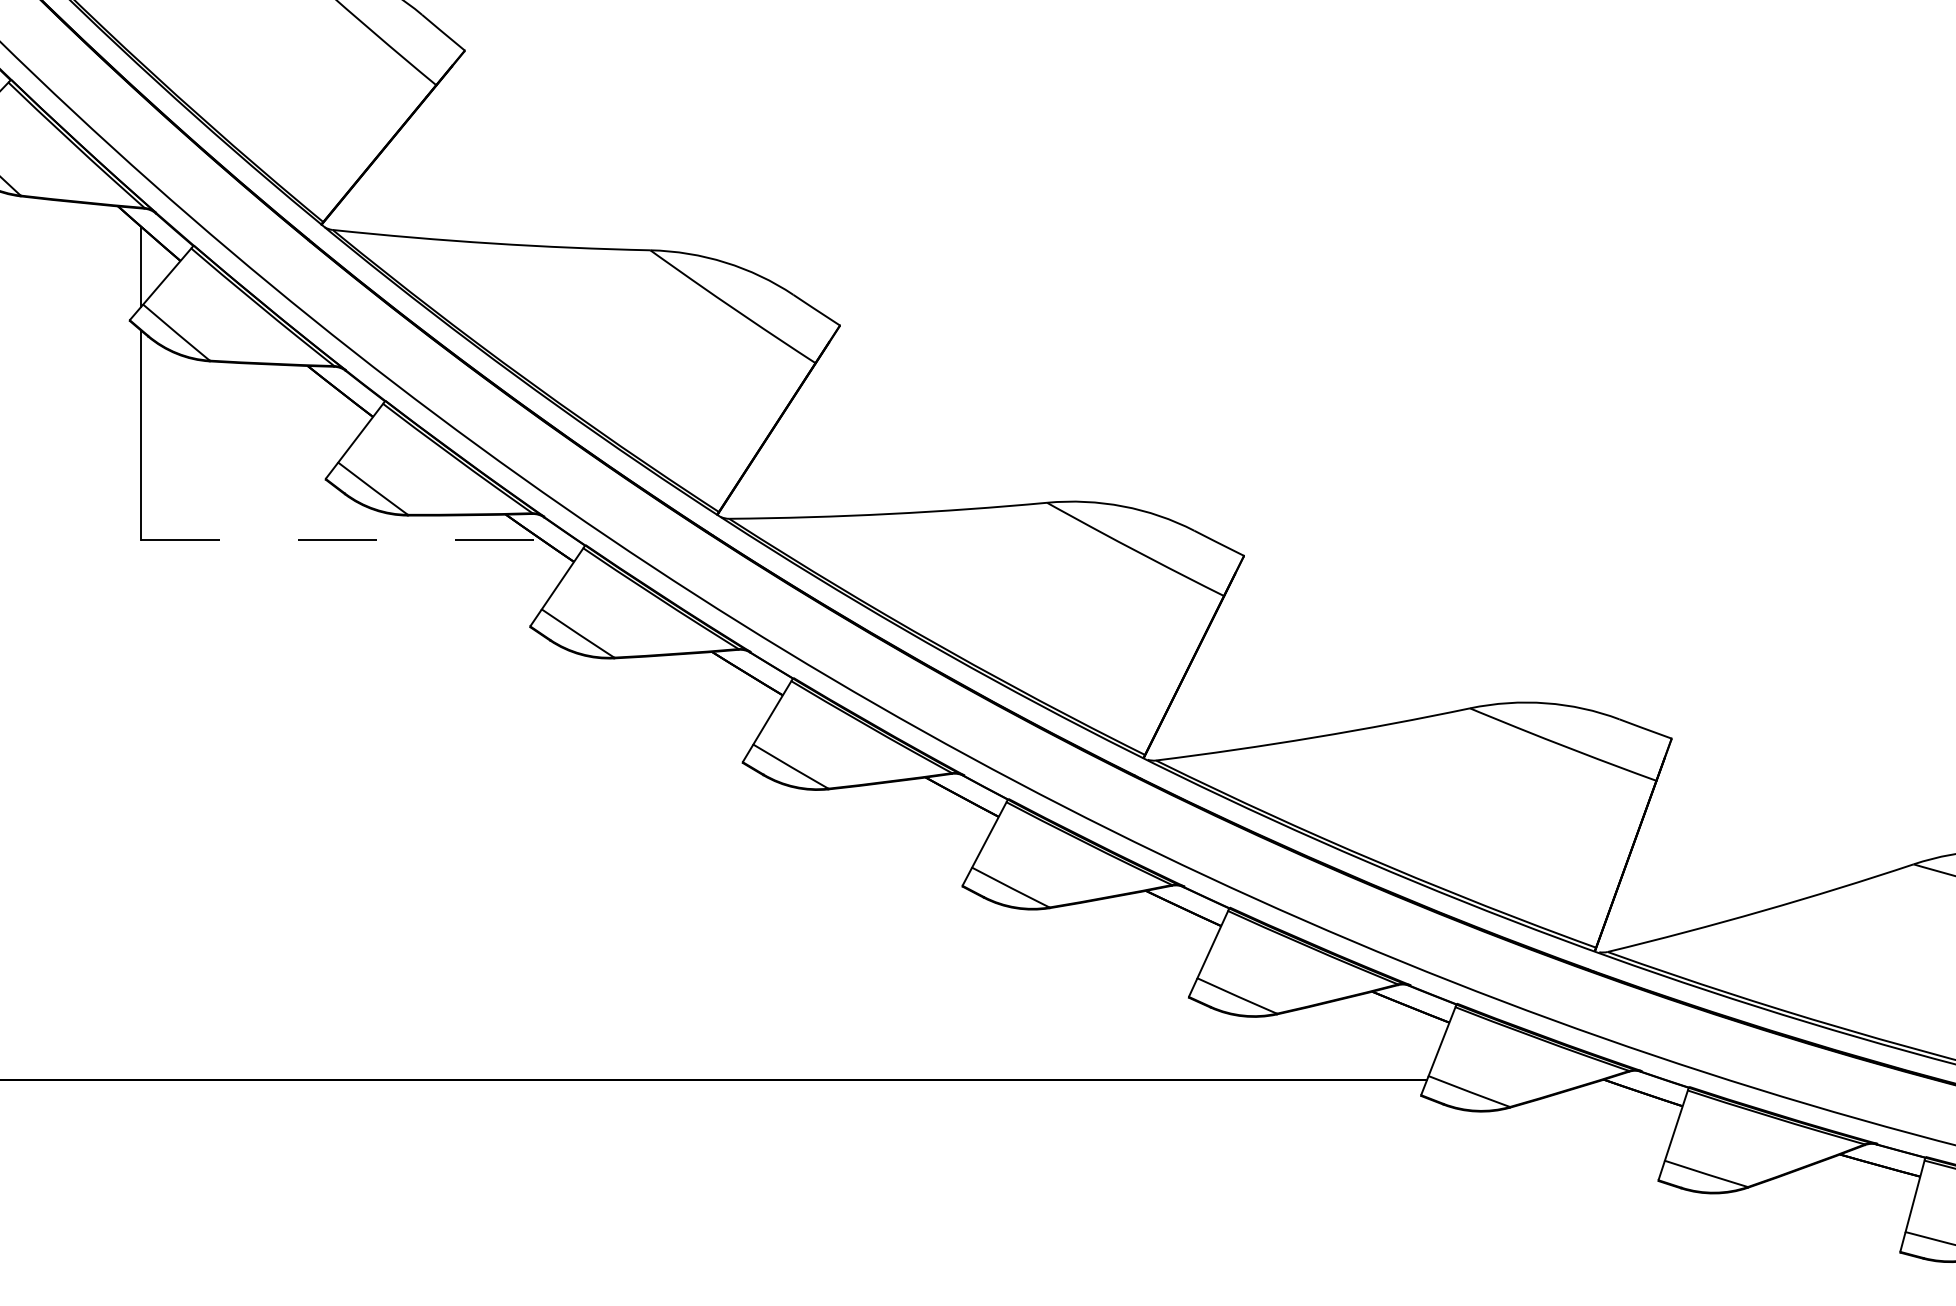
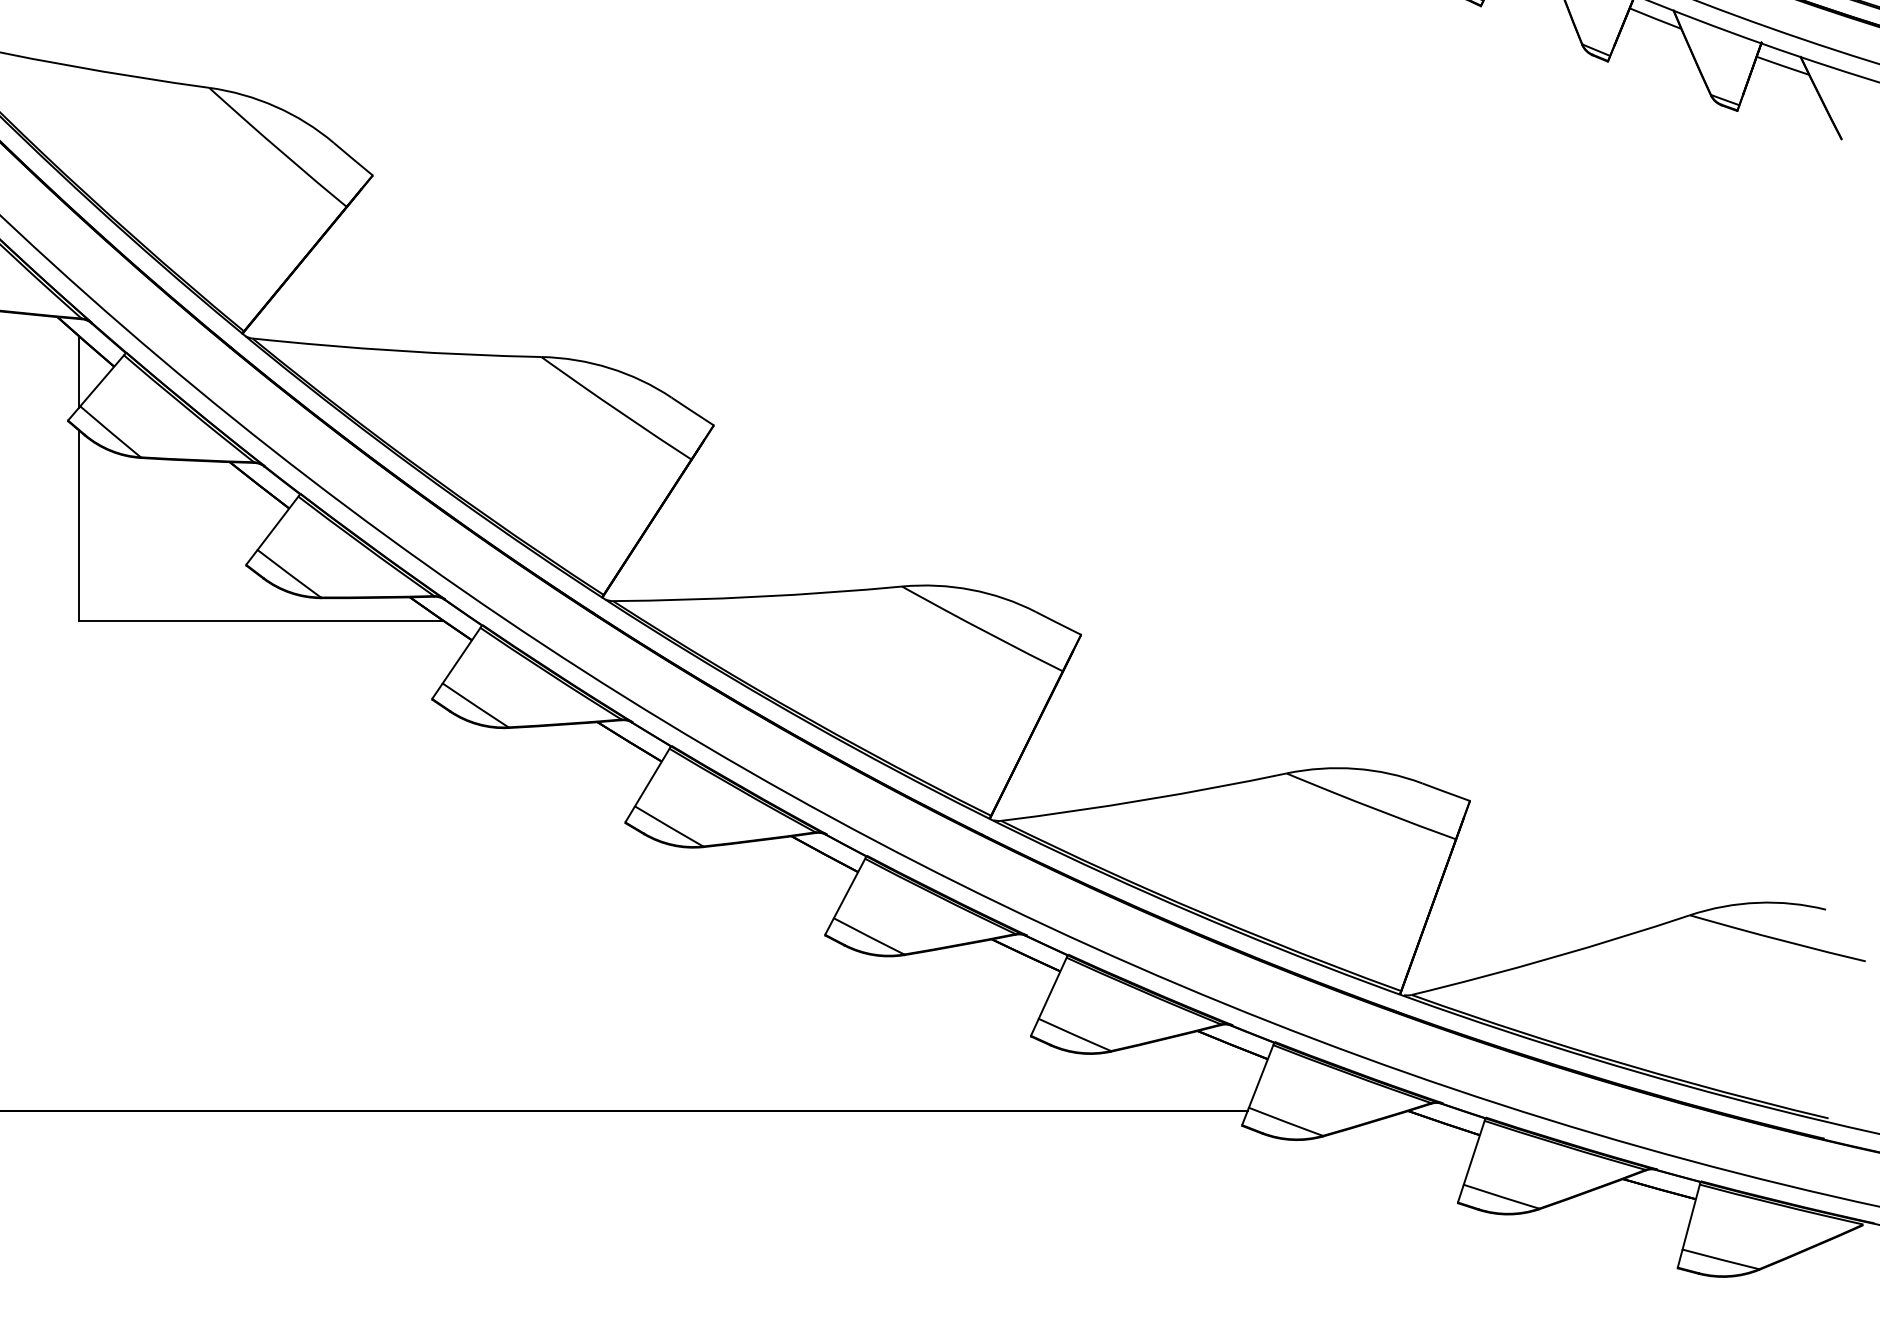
line: (342, 540) -> (261, 620), dashed -> solid

